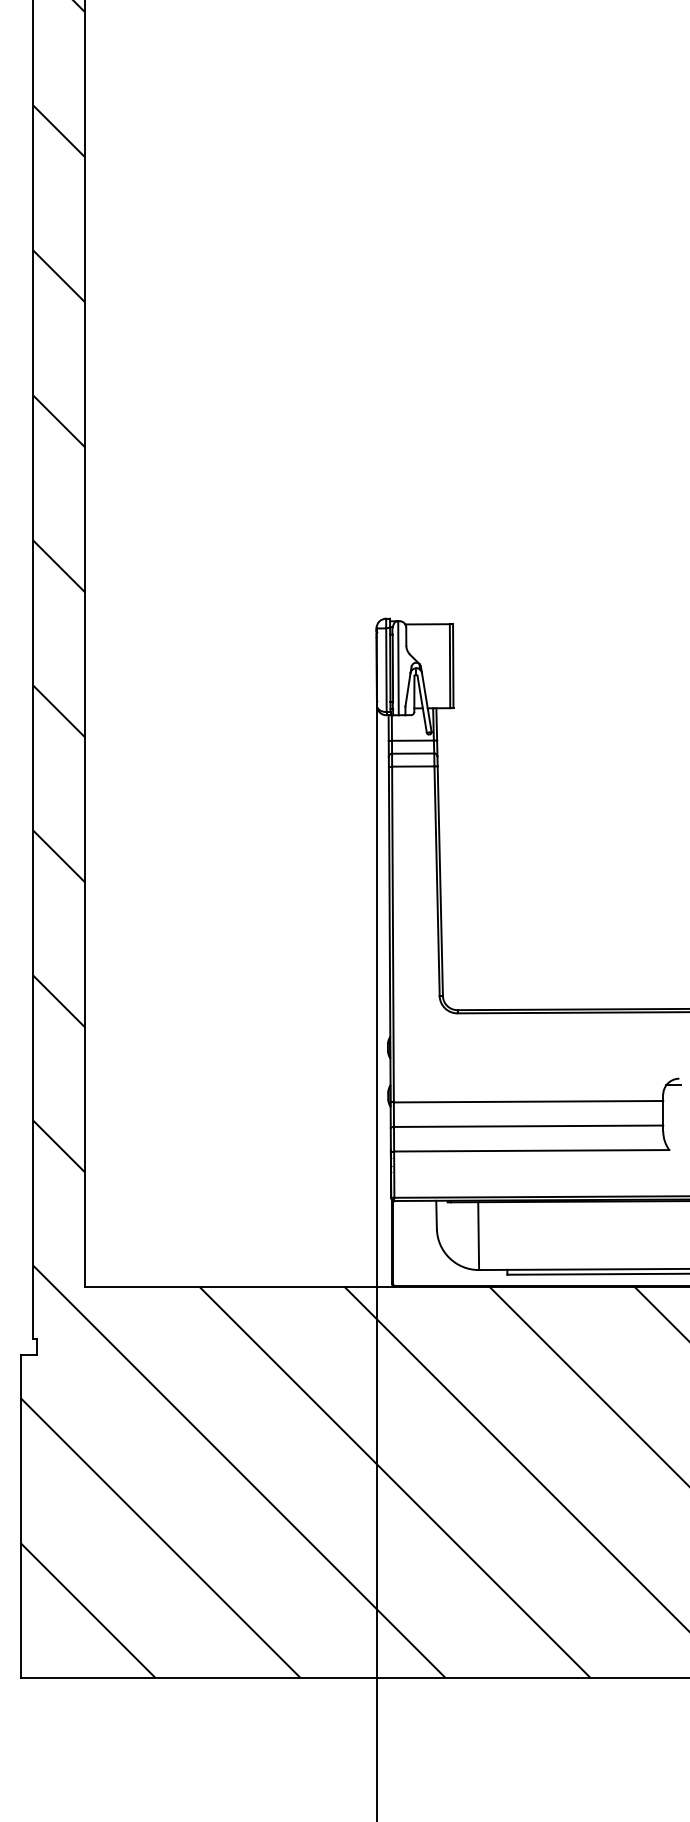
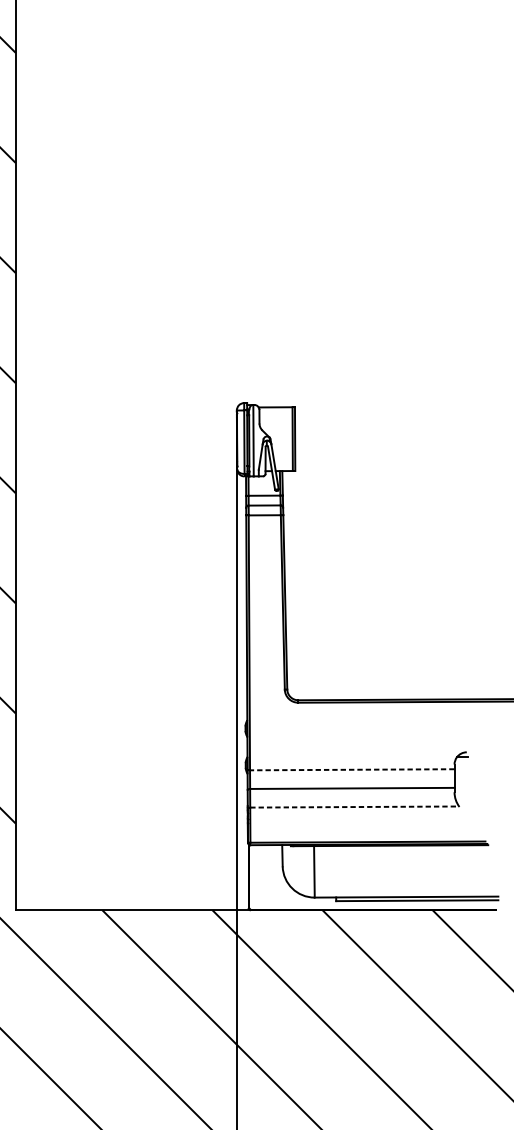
line: (528, 1101) -> (352, 769), solid -> dashed
line: (531, 1150) -> (354, 806), solid -> dashed

